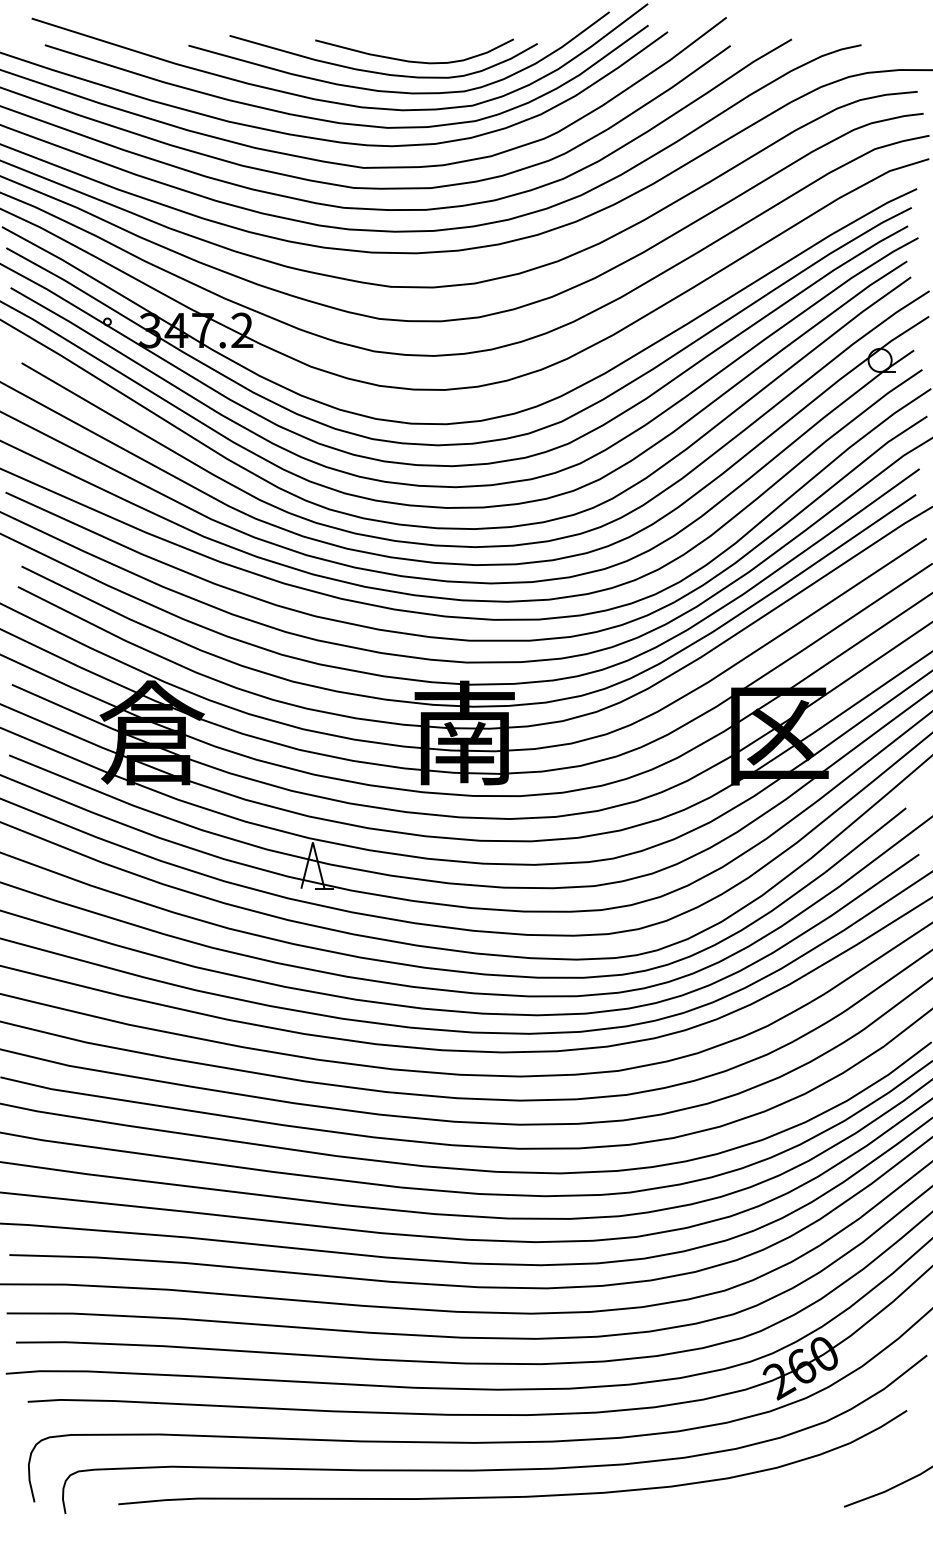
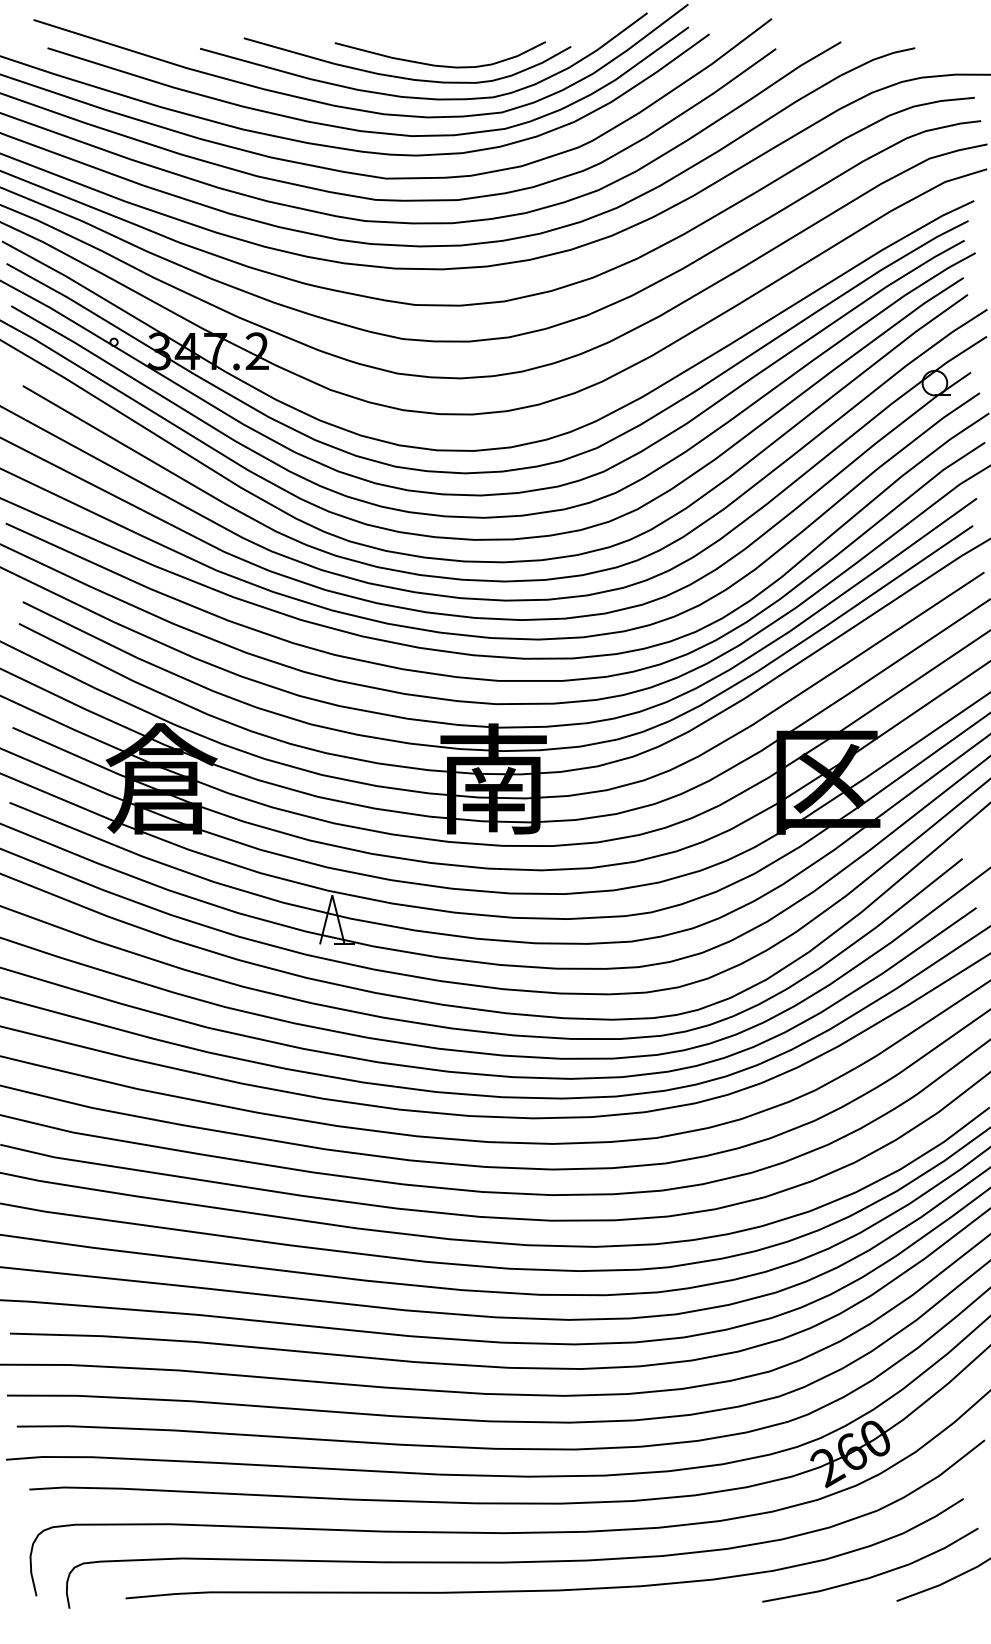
curve: (822, 1482) -> (873, 1575), added

